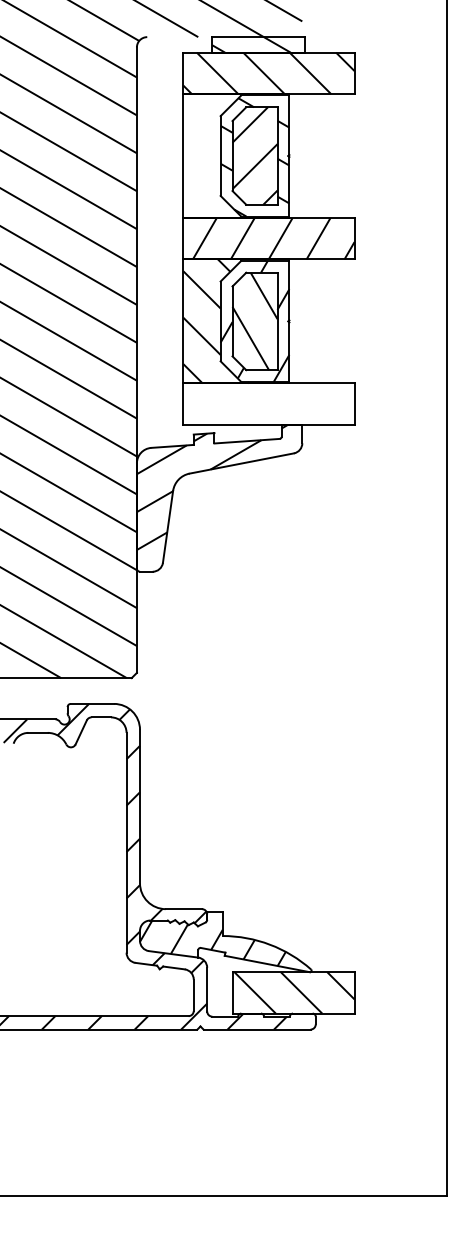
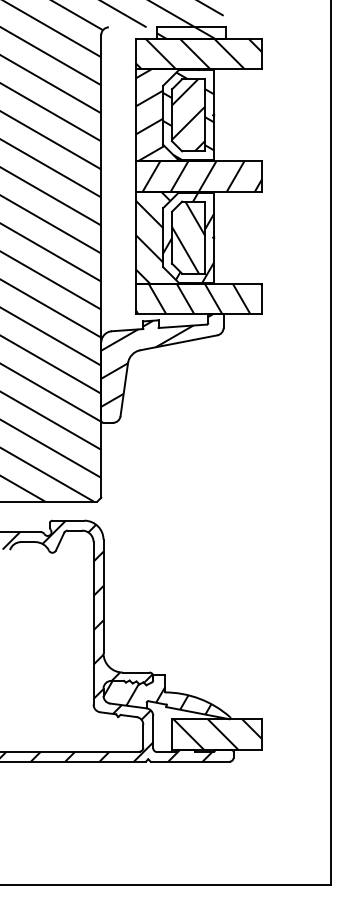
hatch: (226, 156) -> (167, 115), added
hatch: (268, 403) -> (198, 298), added

